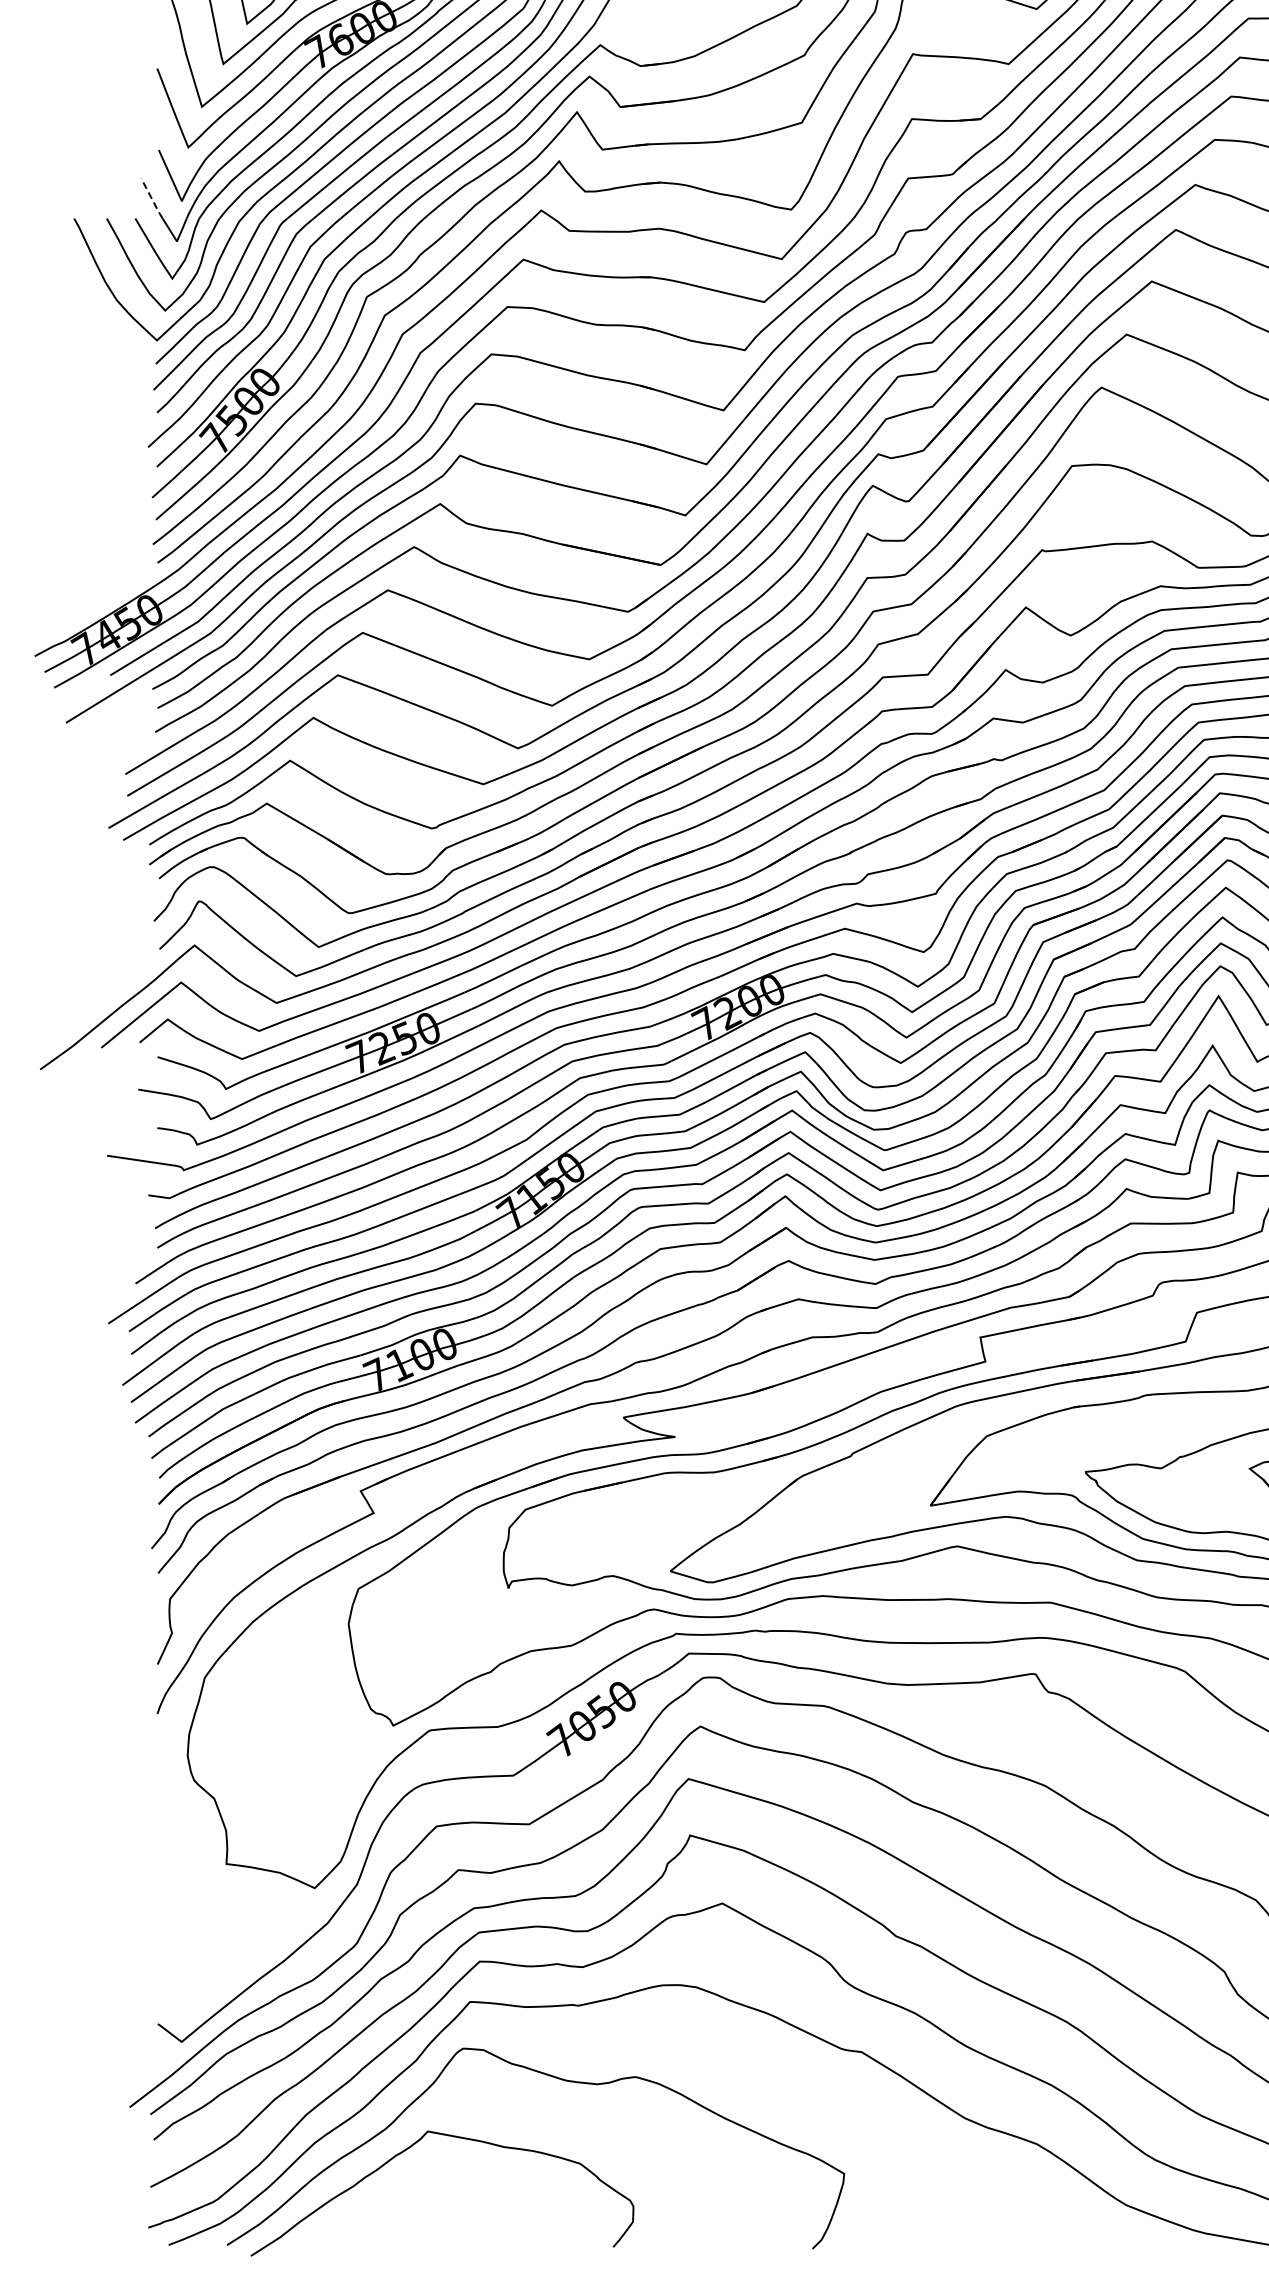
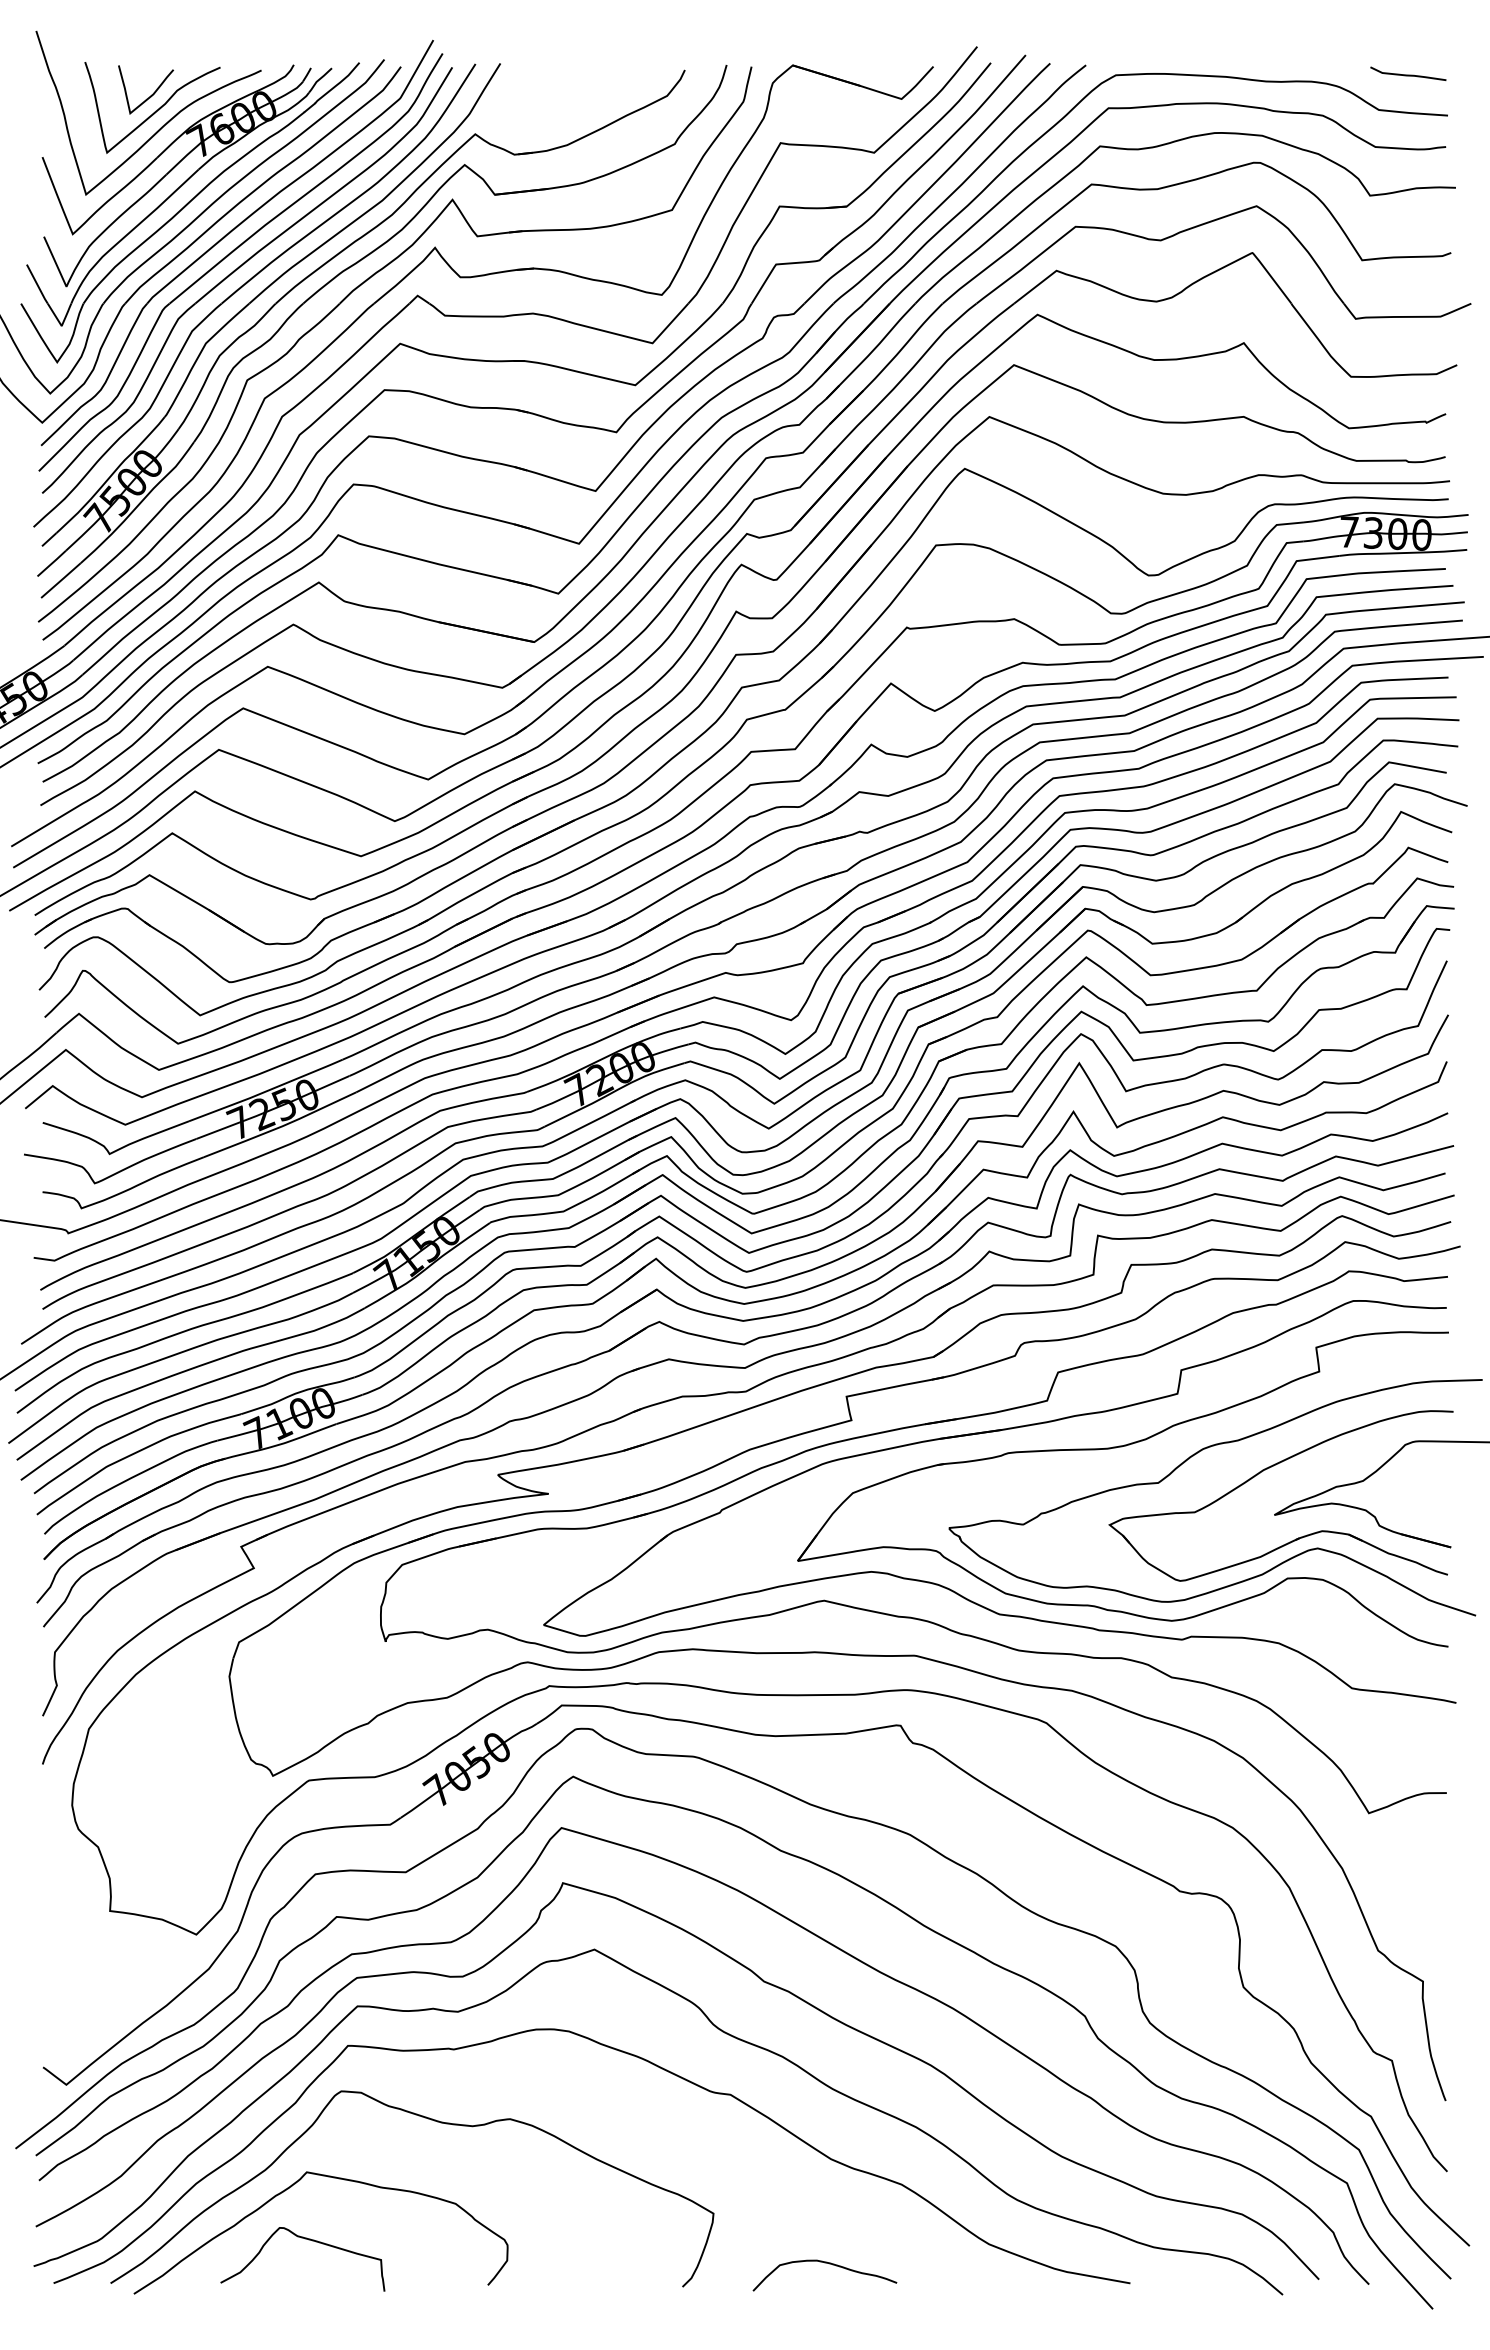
line: (152, 198) -> (37, 284), dashed -> solid
curve: (429, 2201) -> (308, 2240), added
curve: (957, 2224) -> (824, 2263), added

